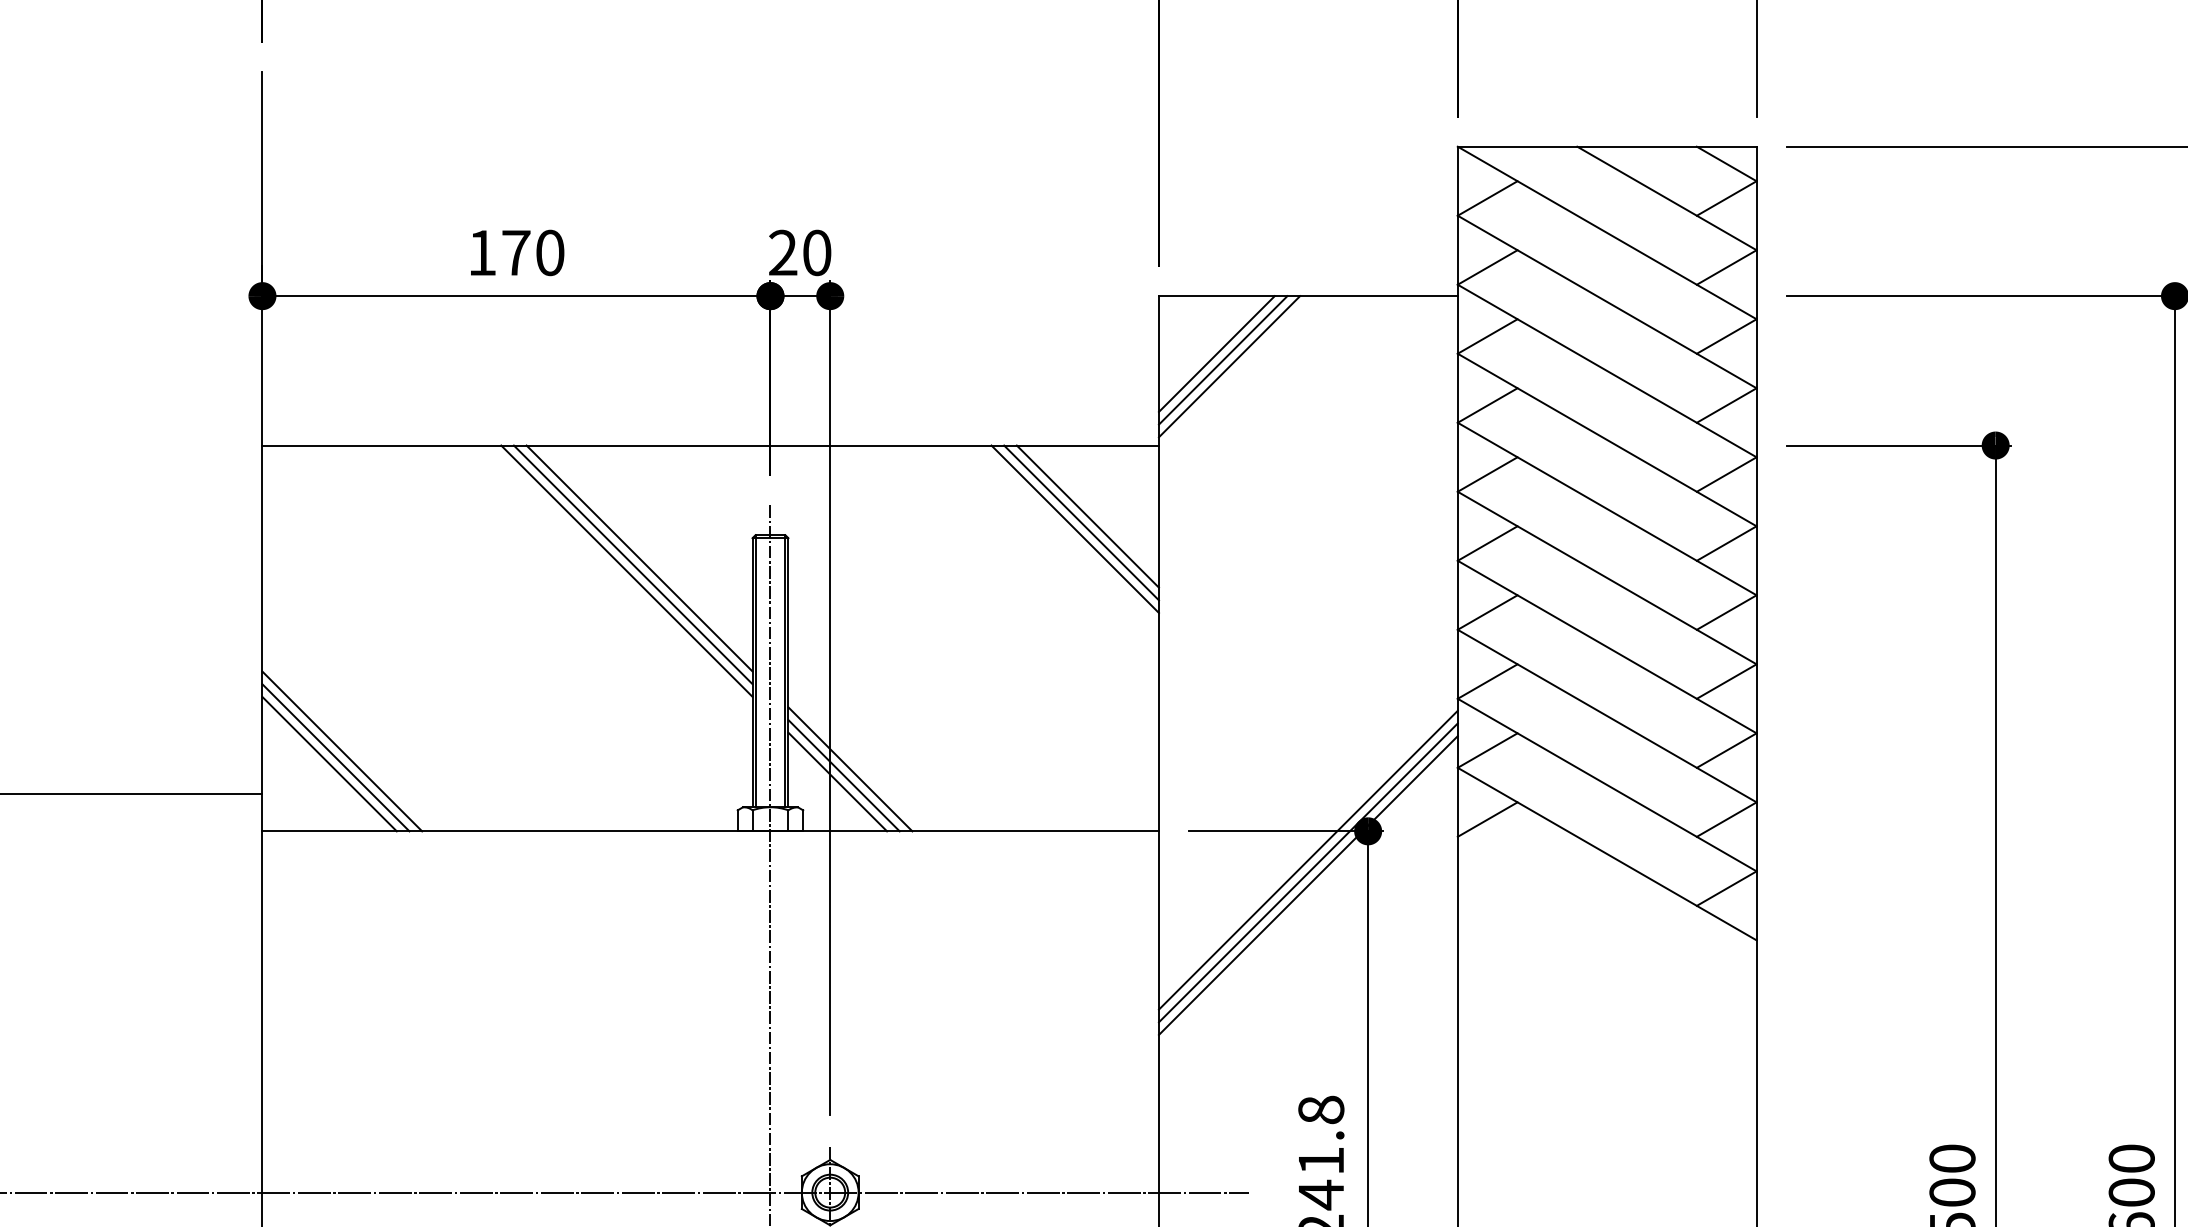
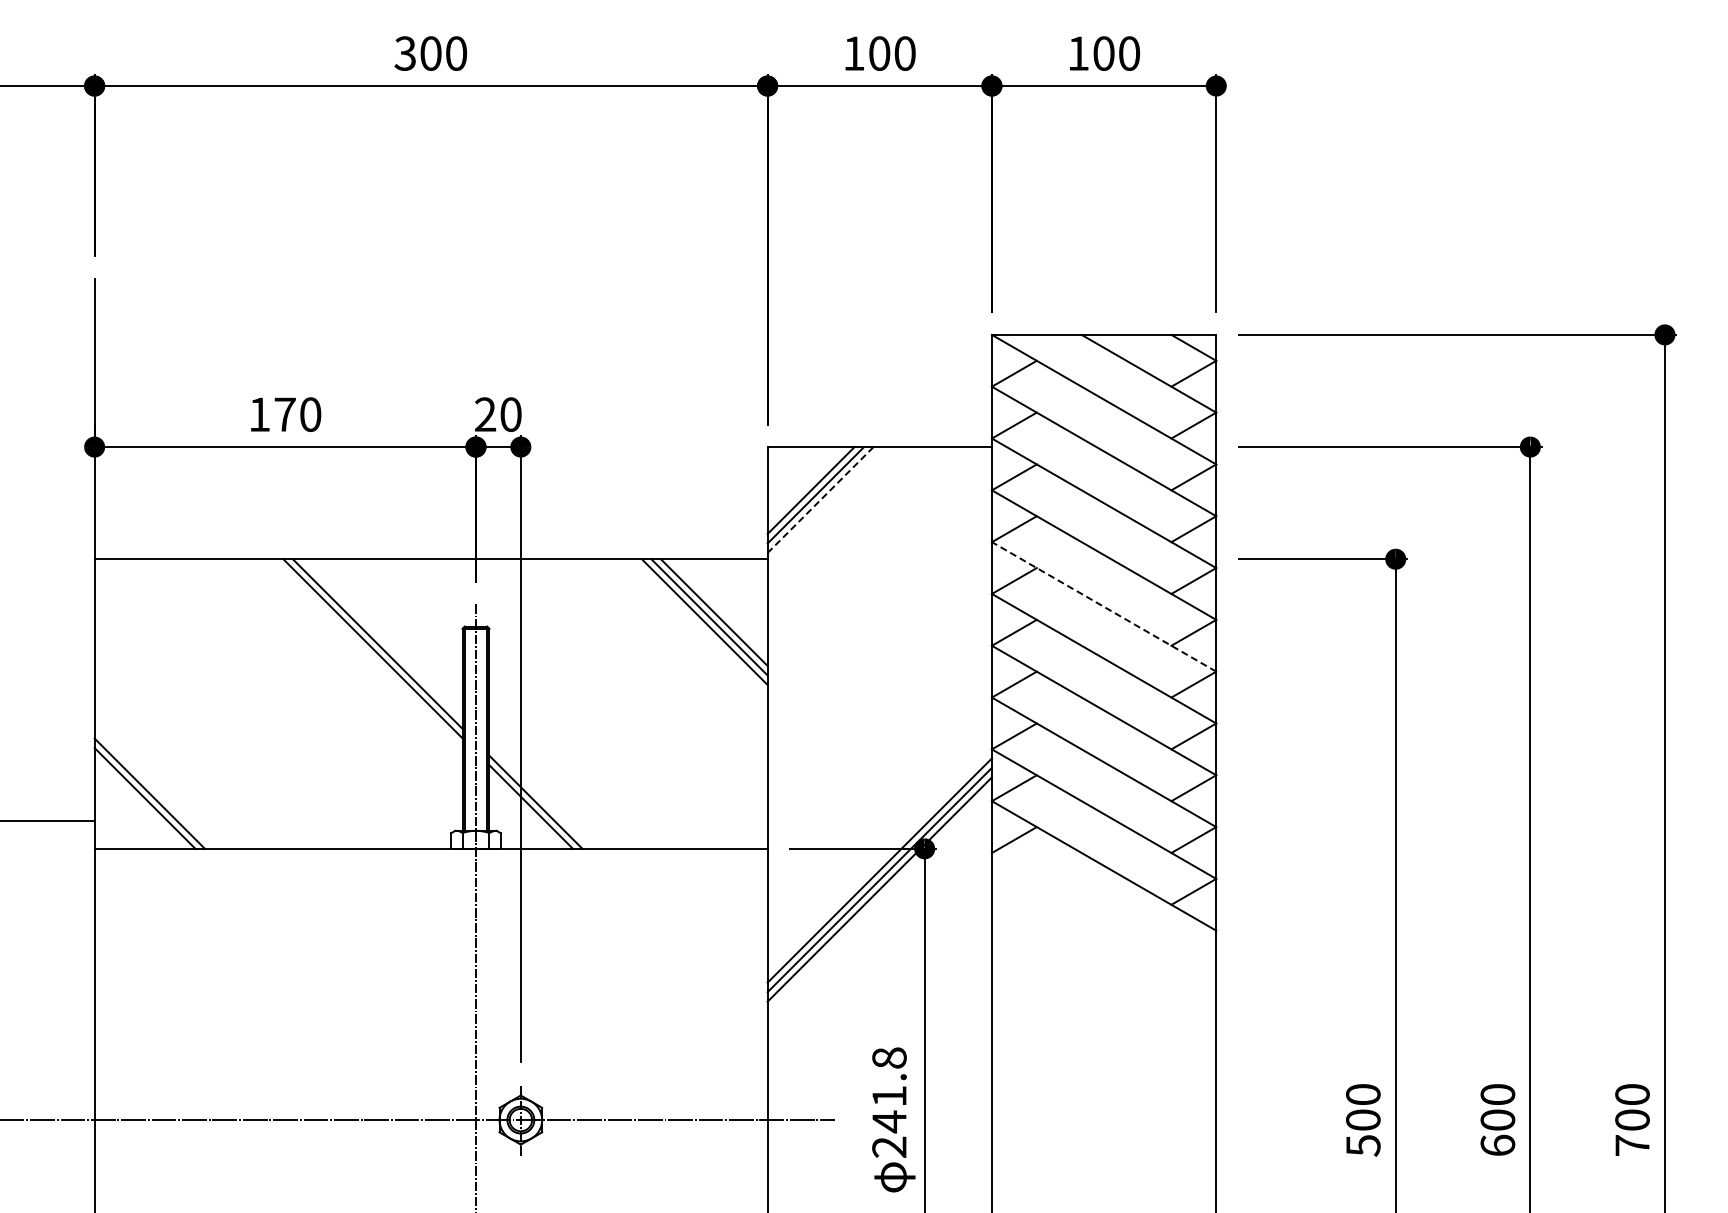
line: (1229, 367) -> (820, 500), solid -> dashed
line: (1607, 508) -> (1104, 606), solid -> dashed
line: (625, 571) -> (367, 653), removed
line: (342, 750) -> (154, 788), removed
line: (837, 781) -> (526, 811), removed

